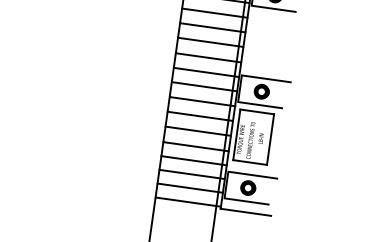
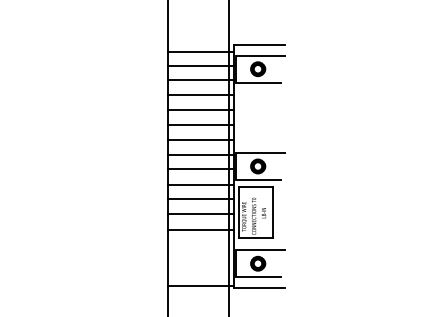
line: (193, 161) -> (200, 244), removed
line: (191, 174) -> (200, 258), removed
line: (190, 187) -> (200, 271), removed

